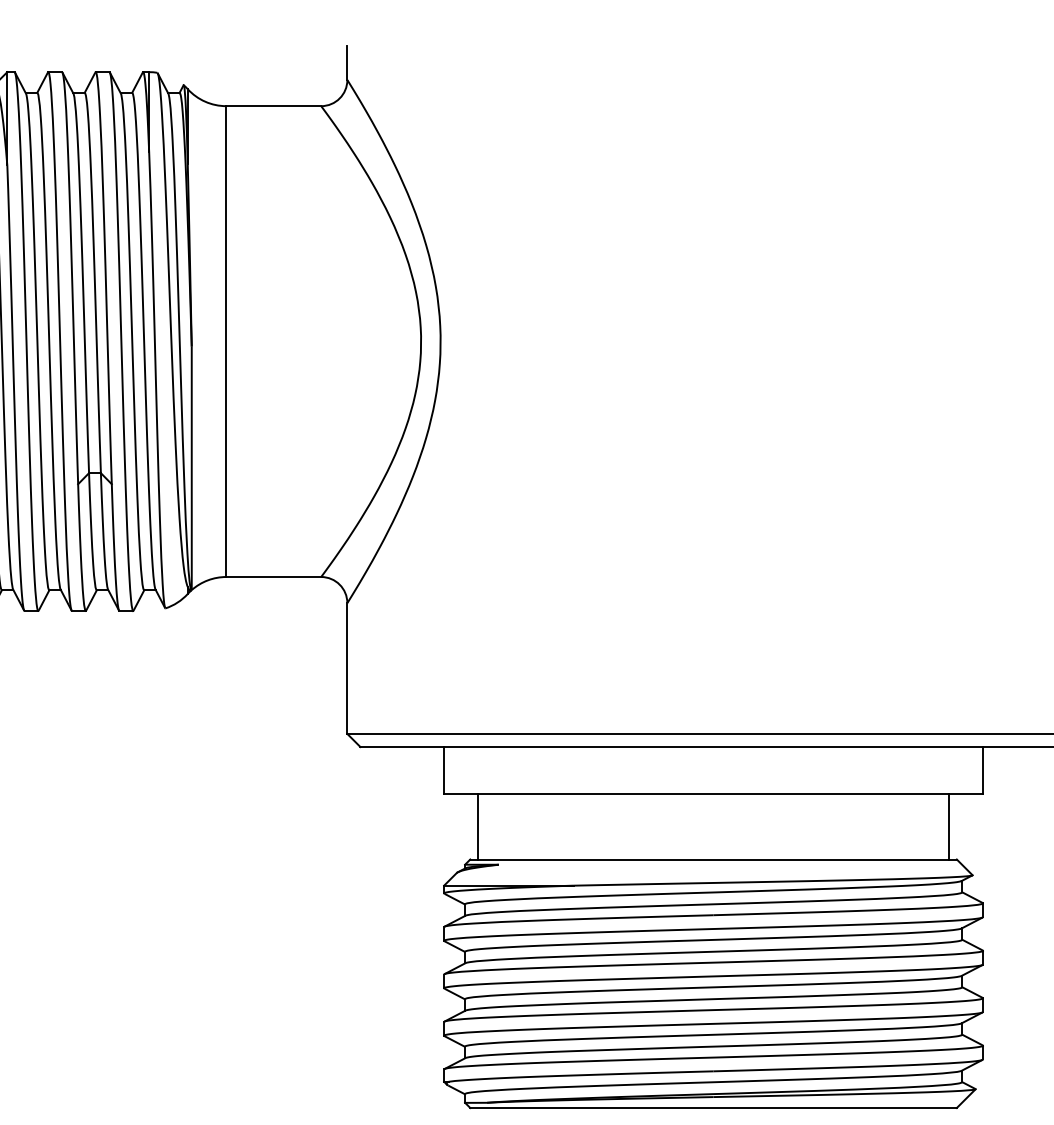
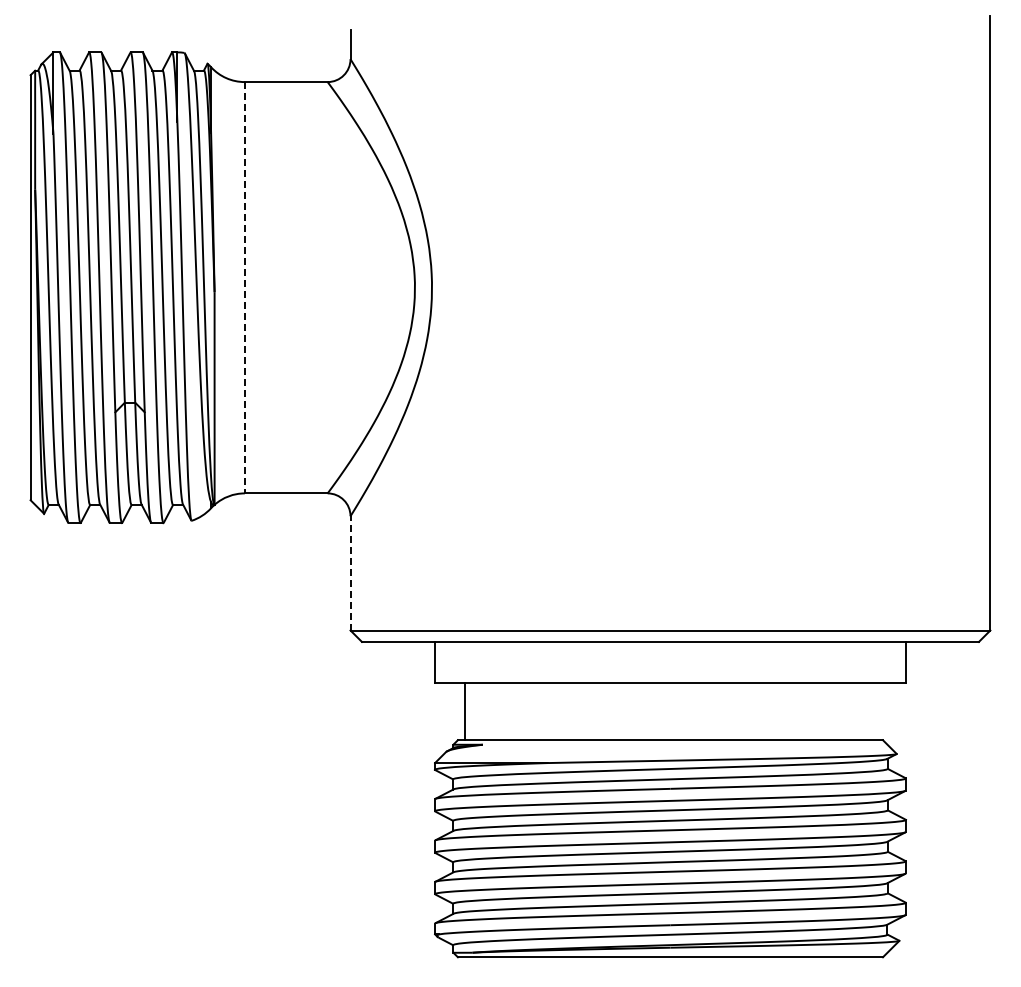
line: (225, 341) -> (244, 287), solid -> dashed
line: (347, 667) -> (350, 572), solid -> dashed
line: (949, 826) -> (876, 711), removed

